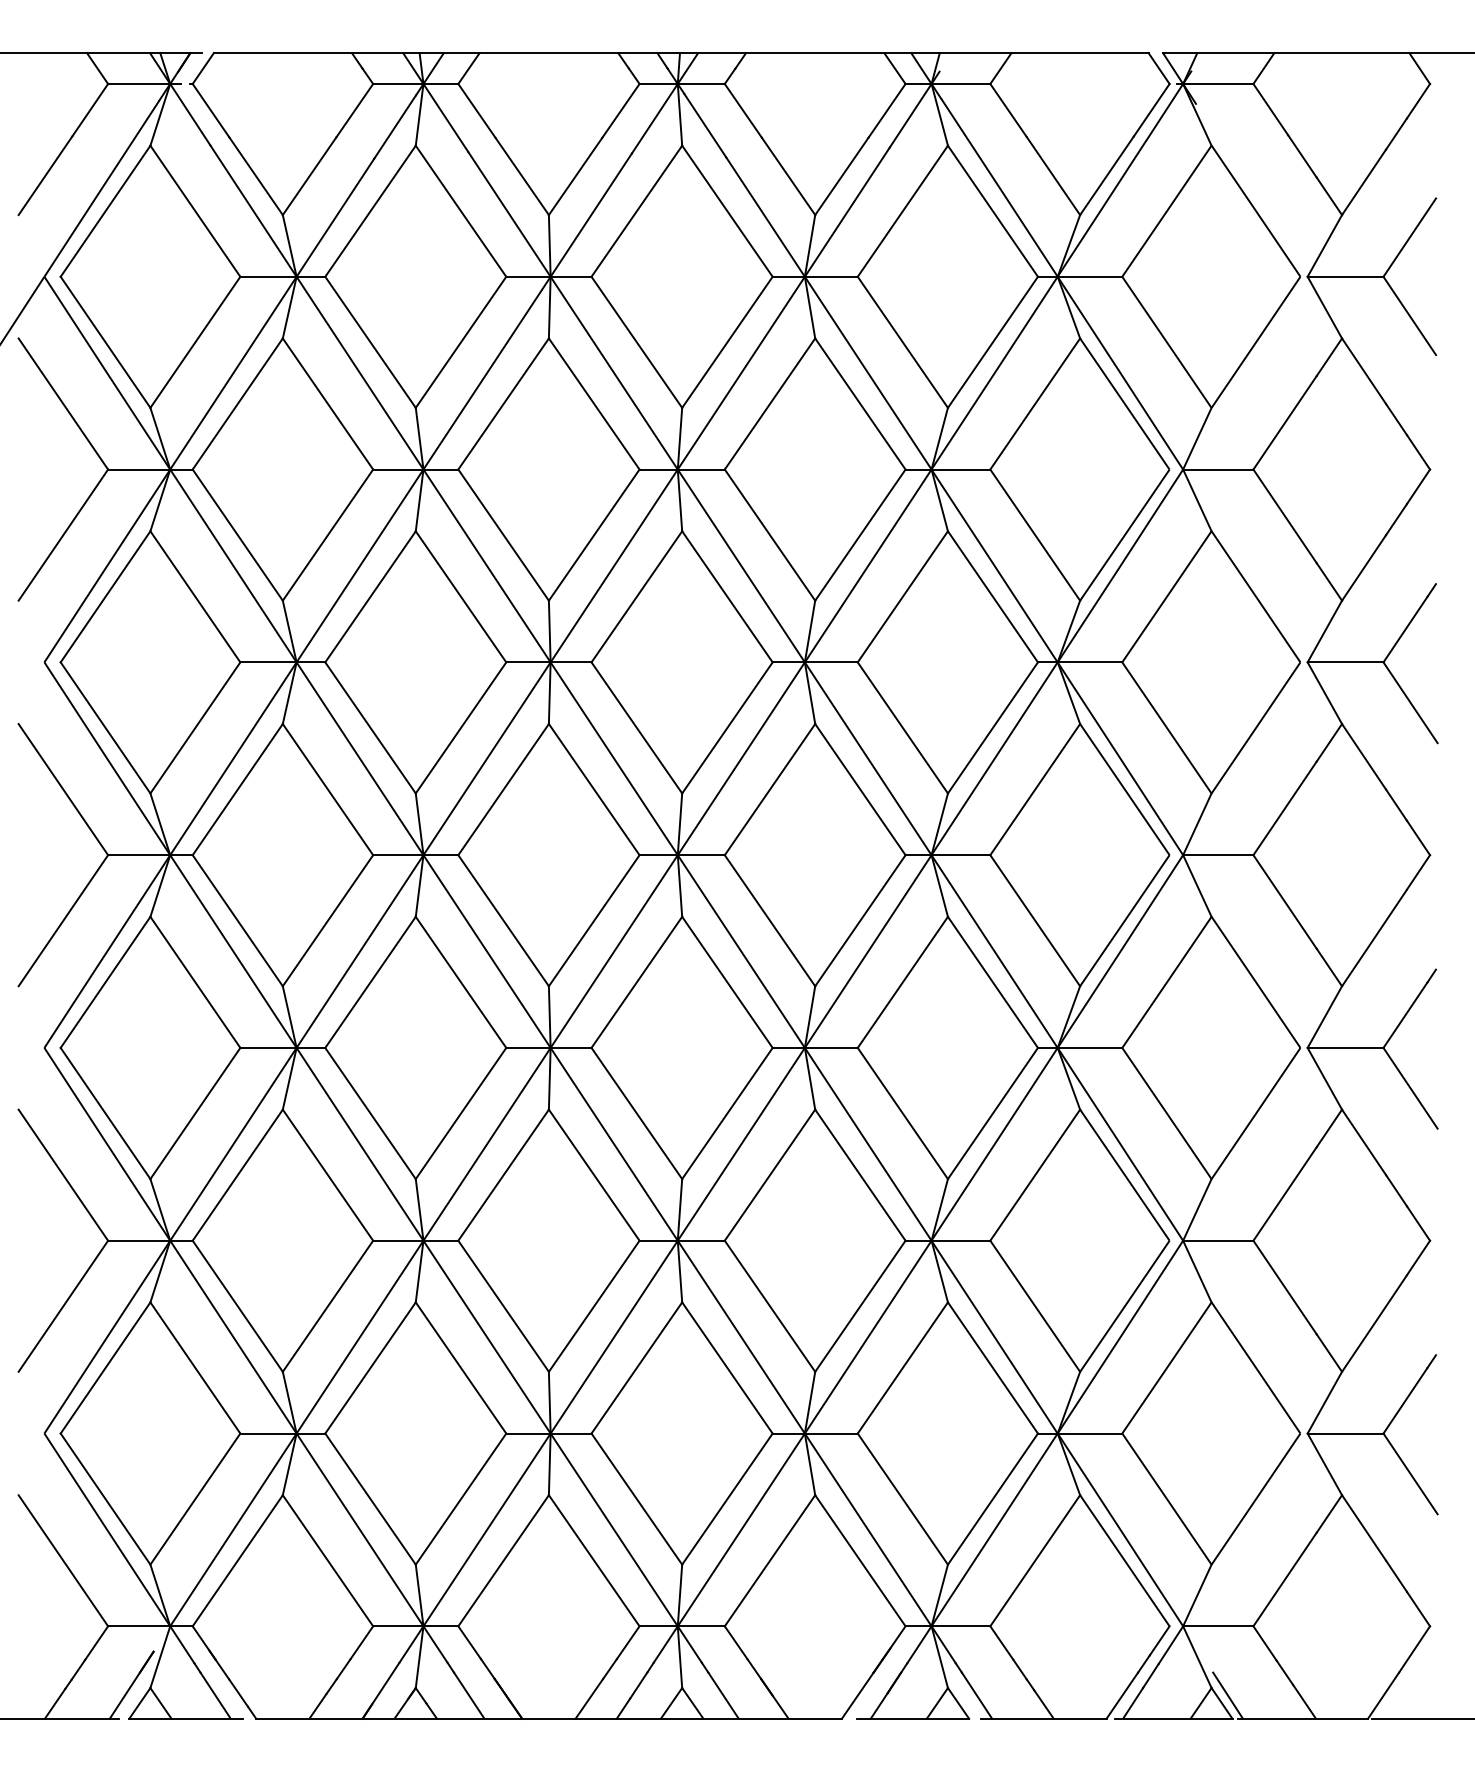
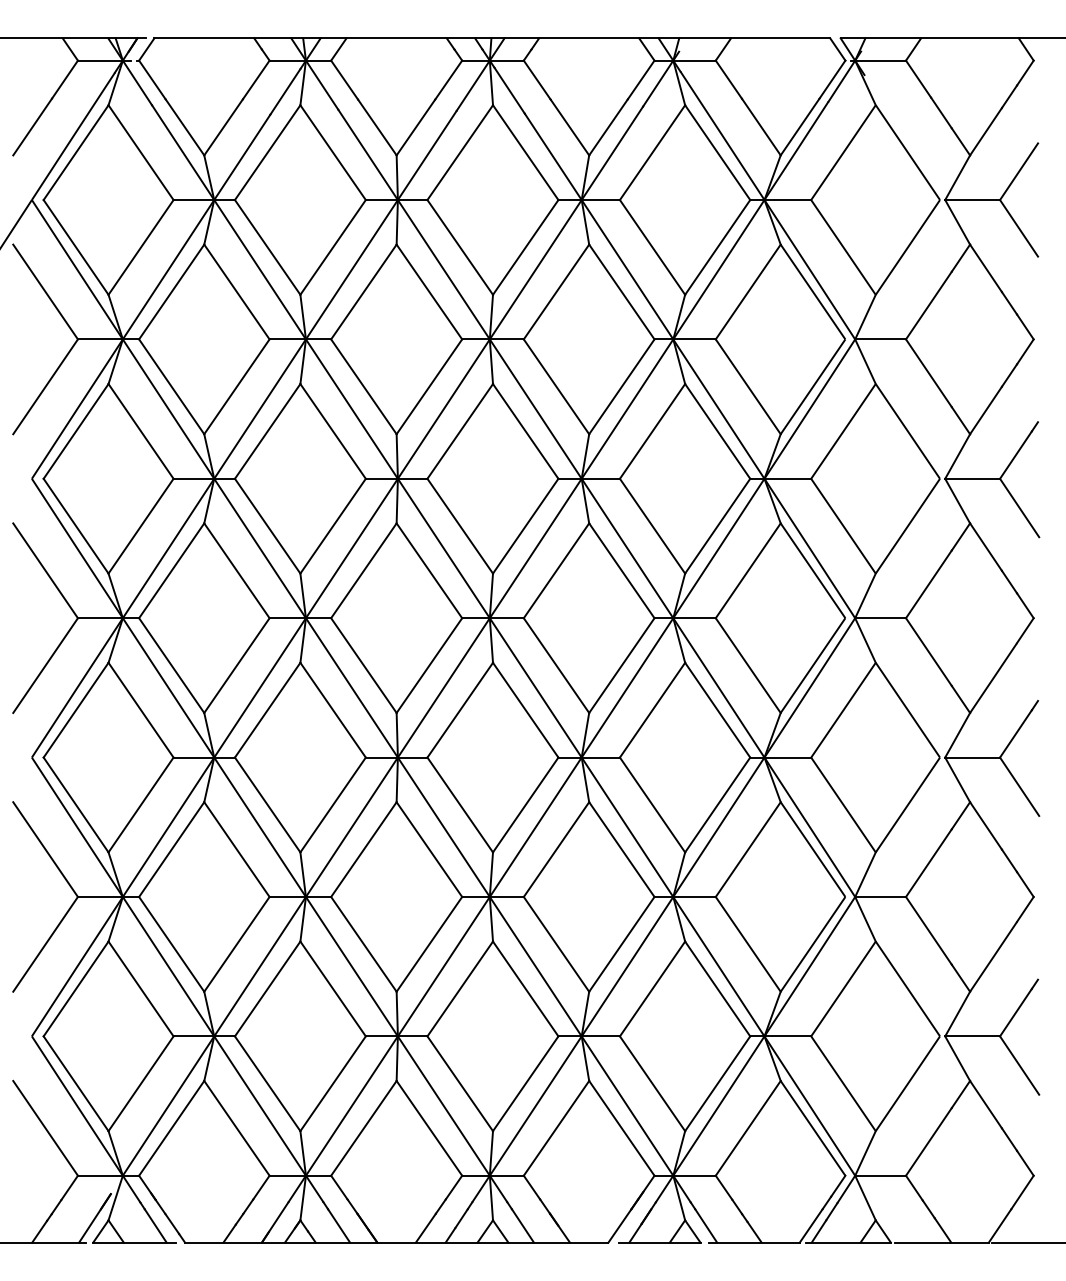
line: (1228, 1695) -> (887, 1225), removed

